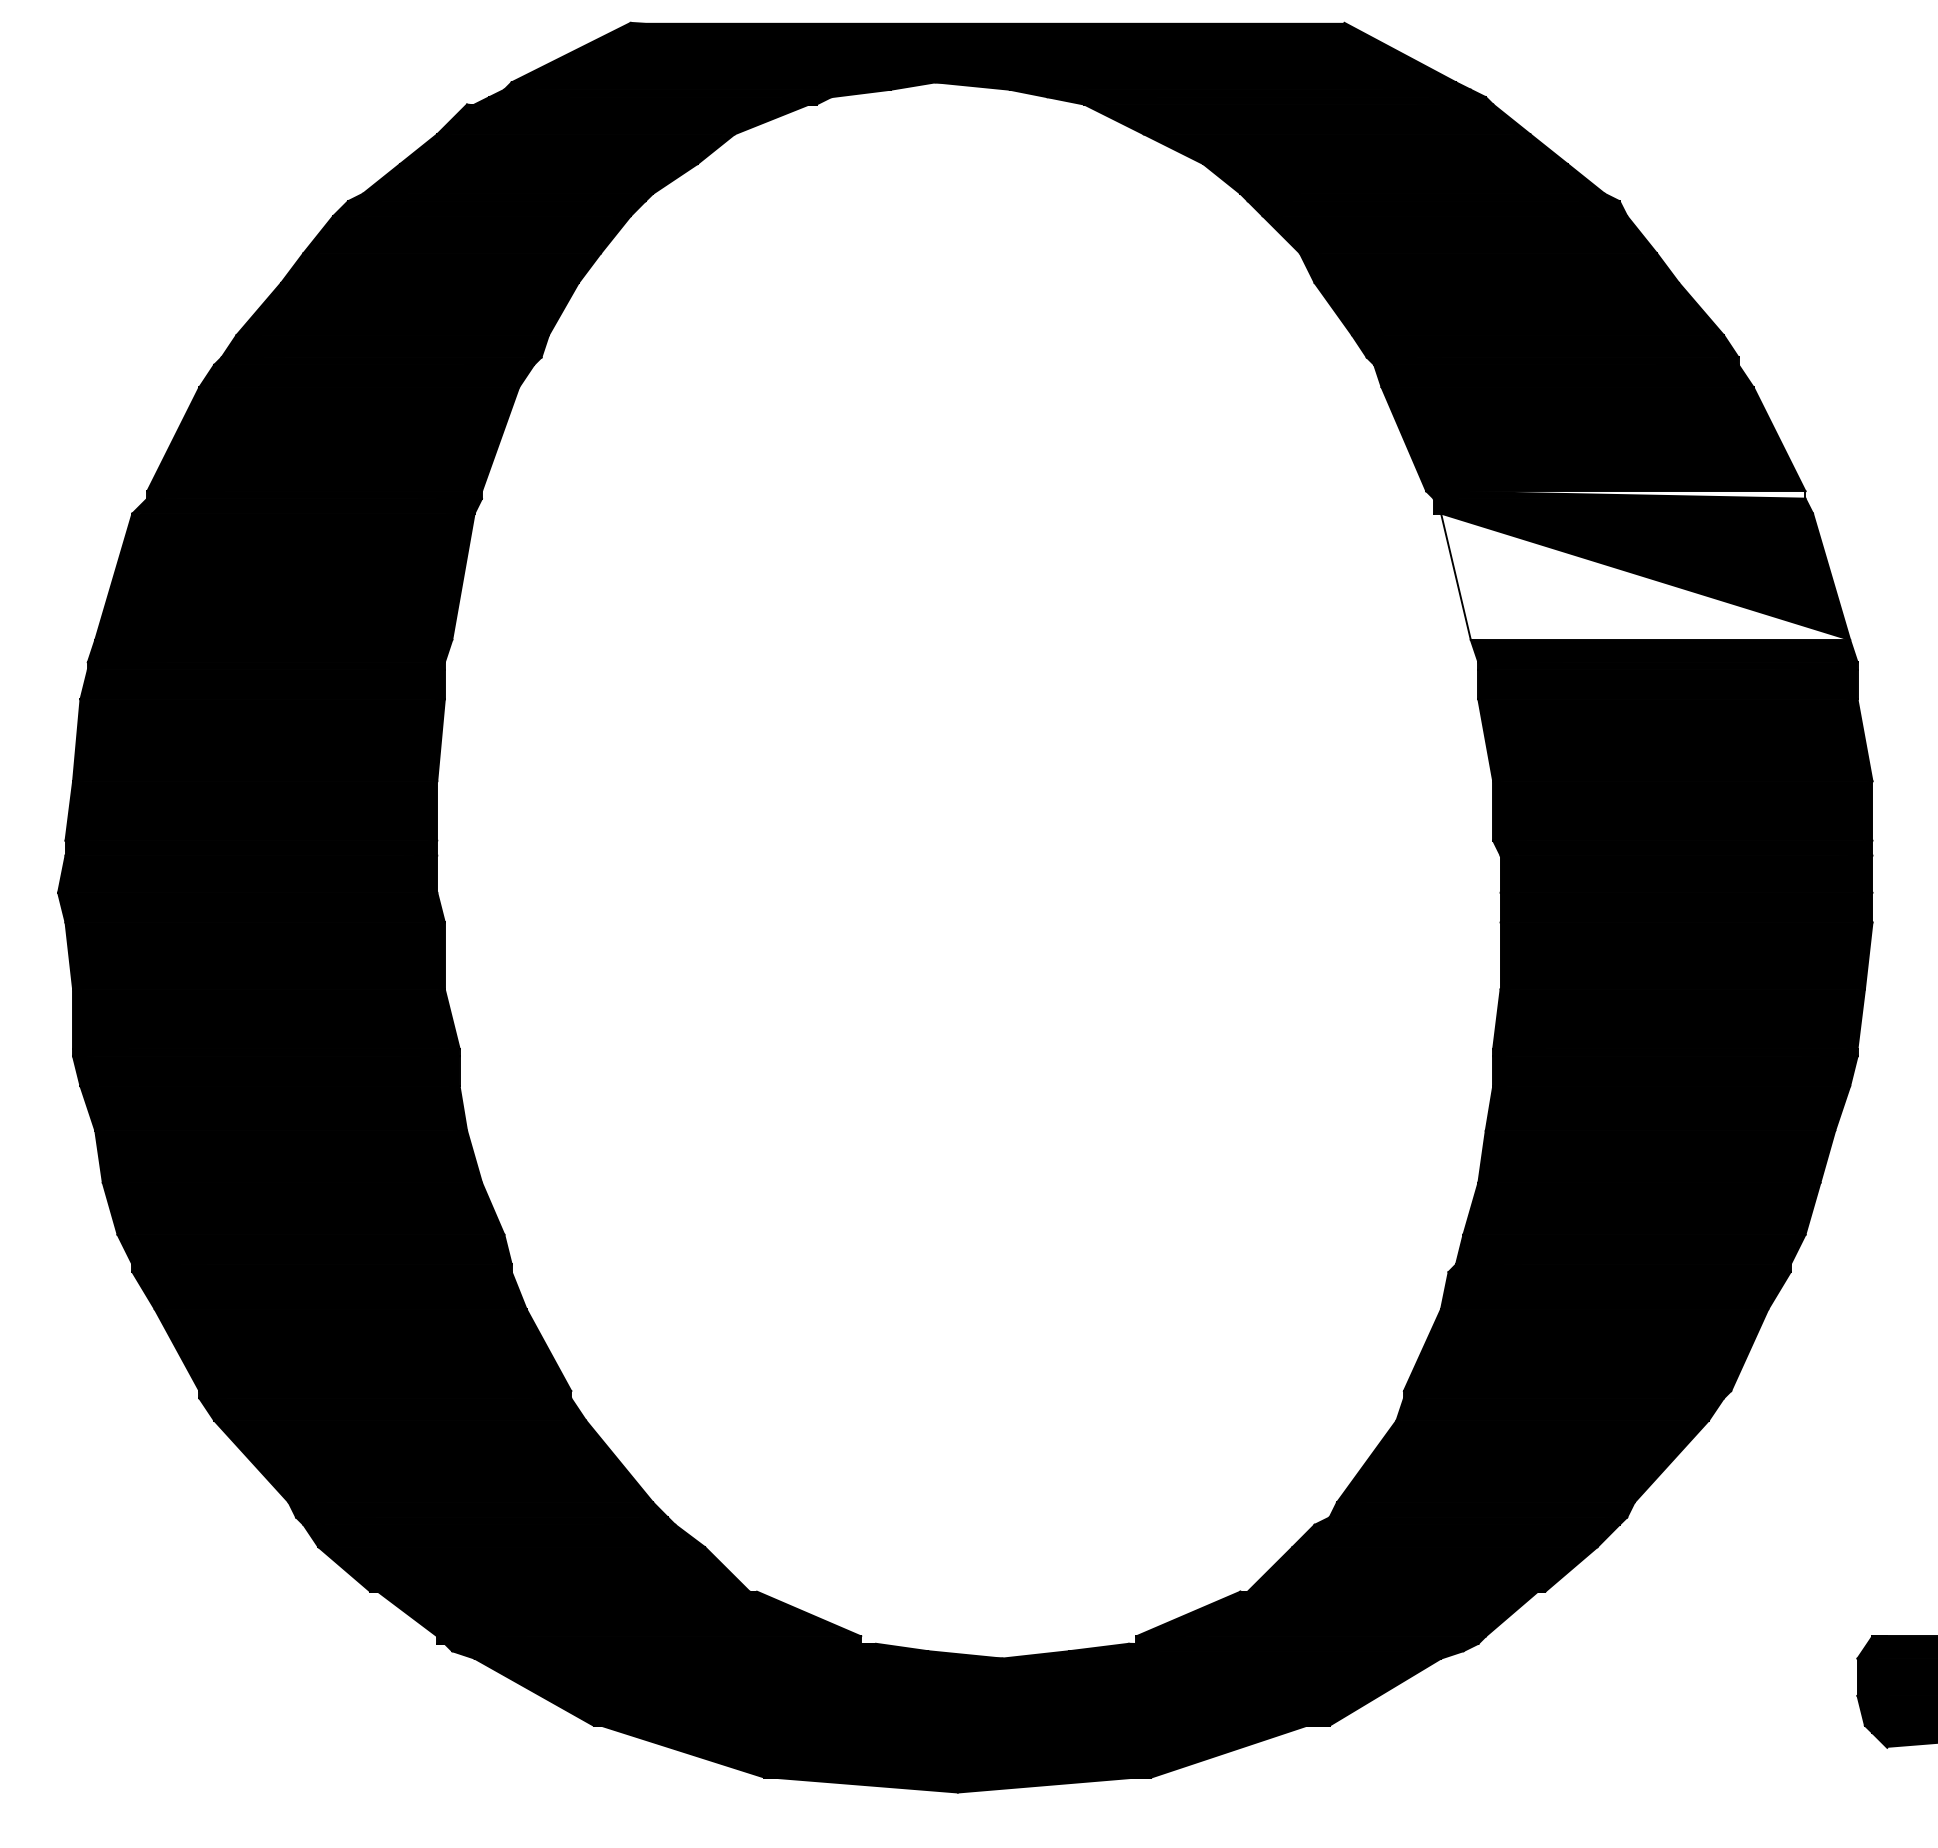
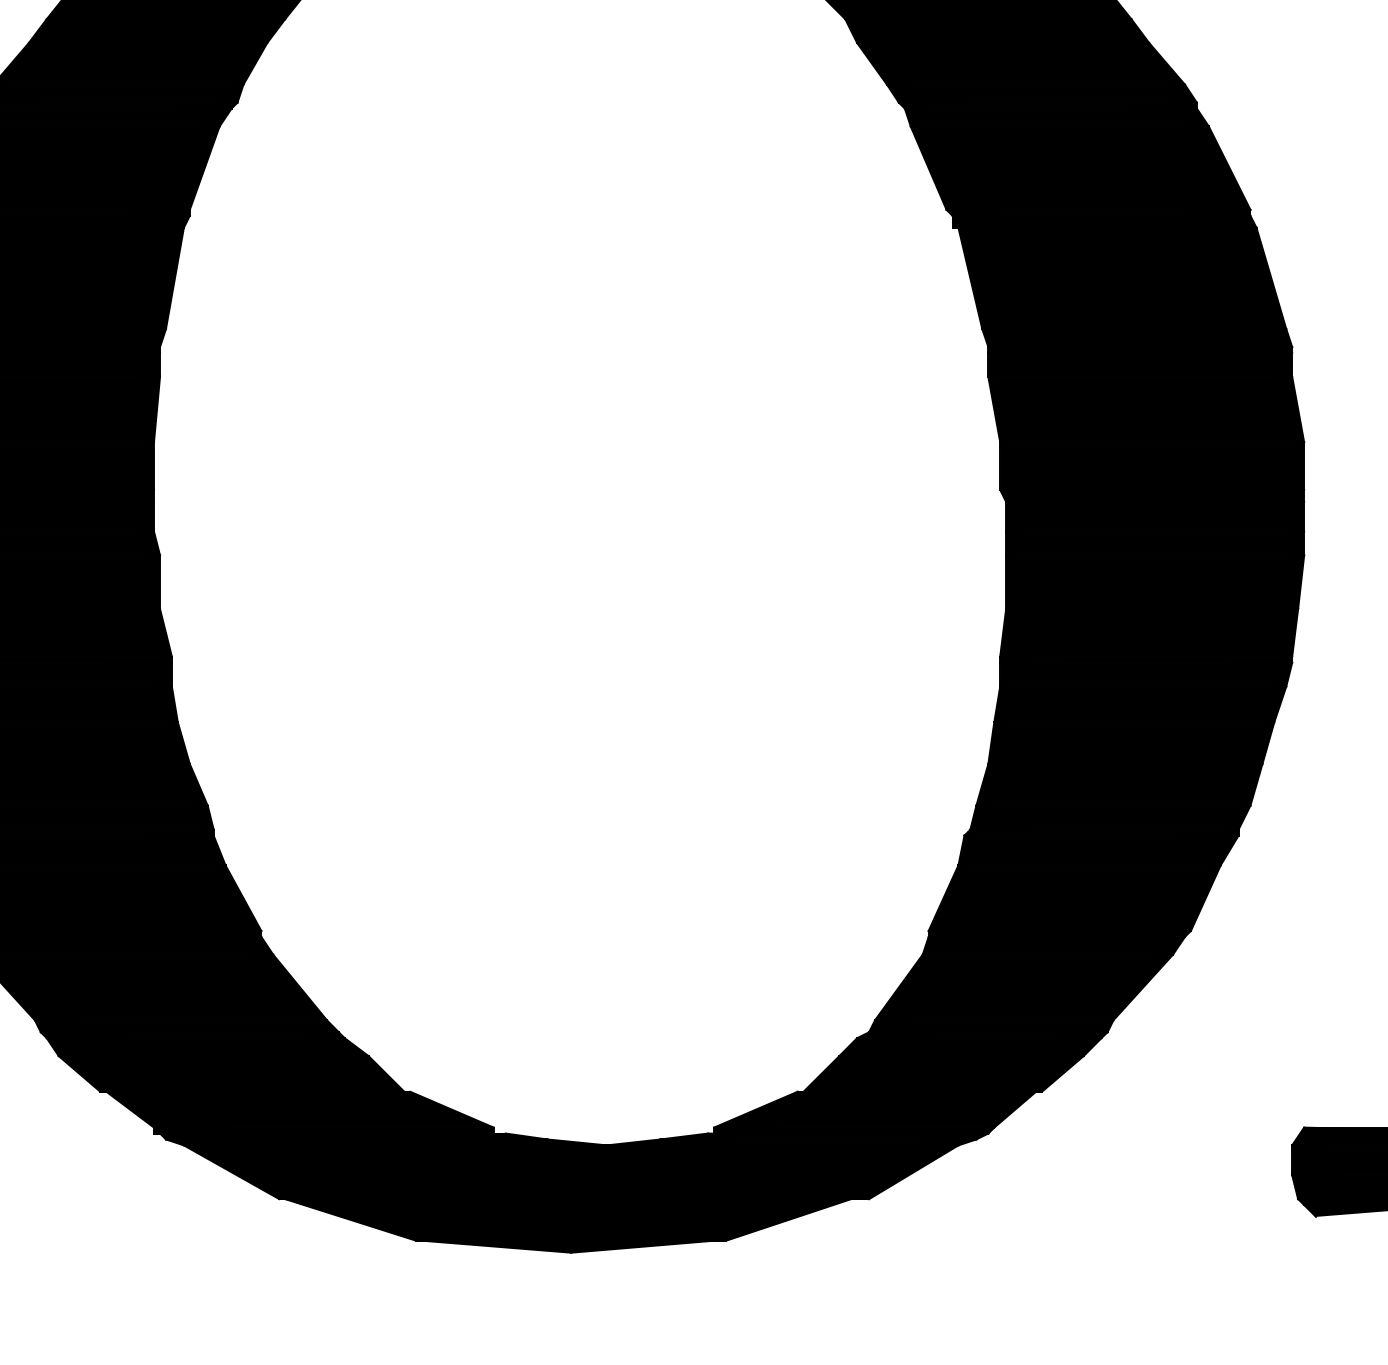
fill: (1615, 494) -> (1098, 212), added
fill: (1645, 576) -> (1122, 278), added

